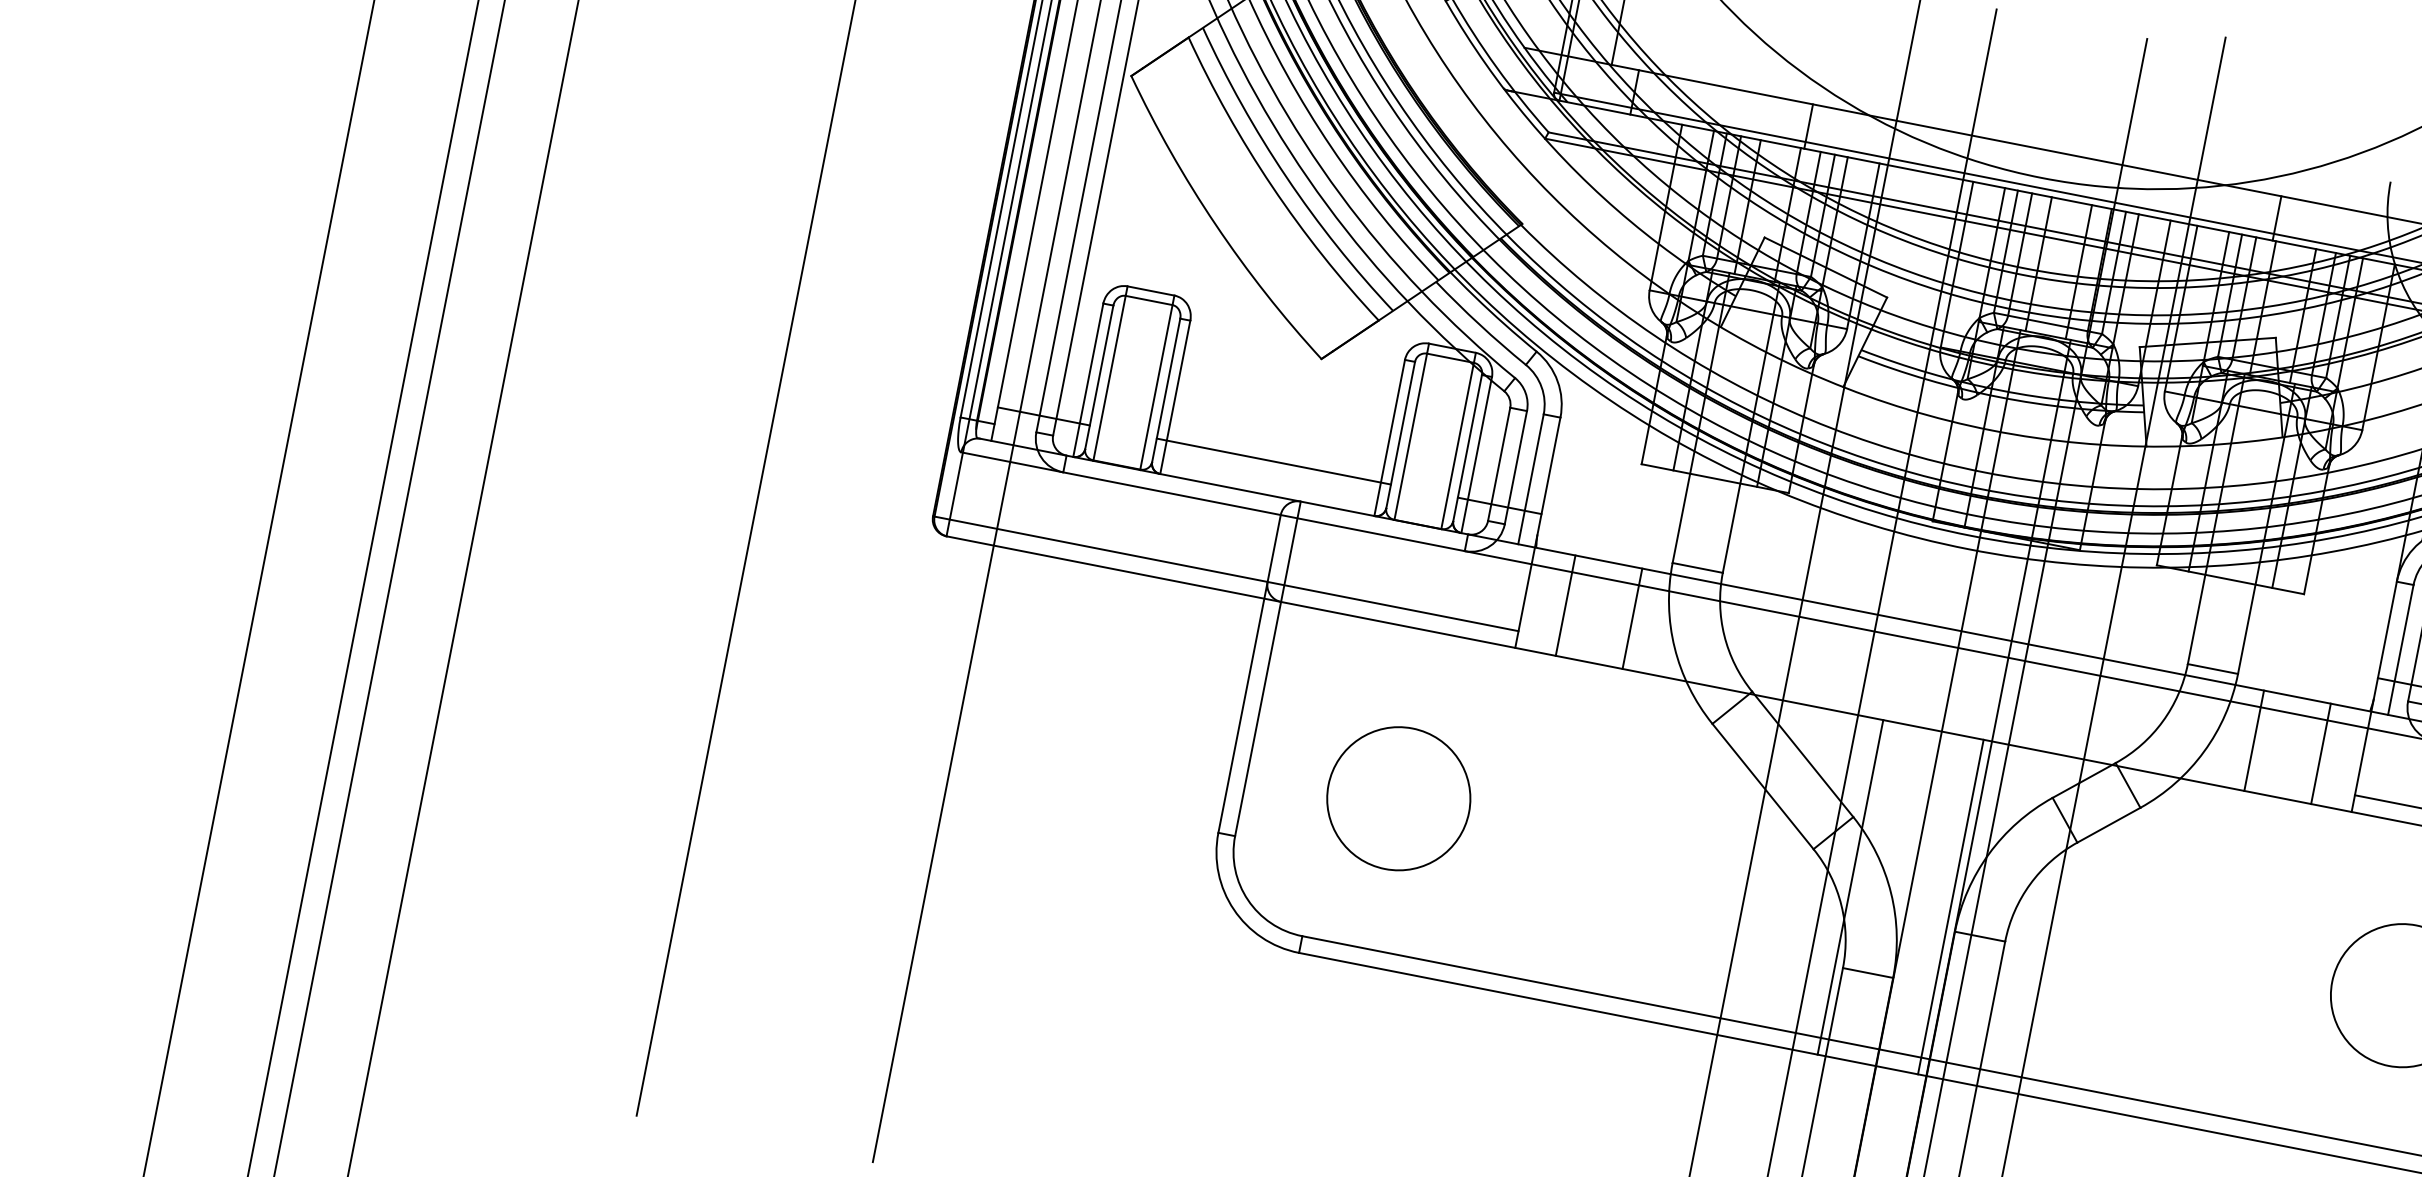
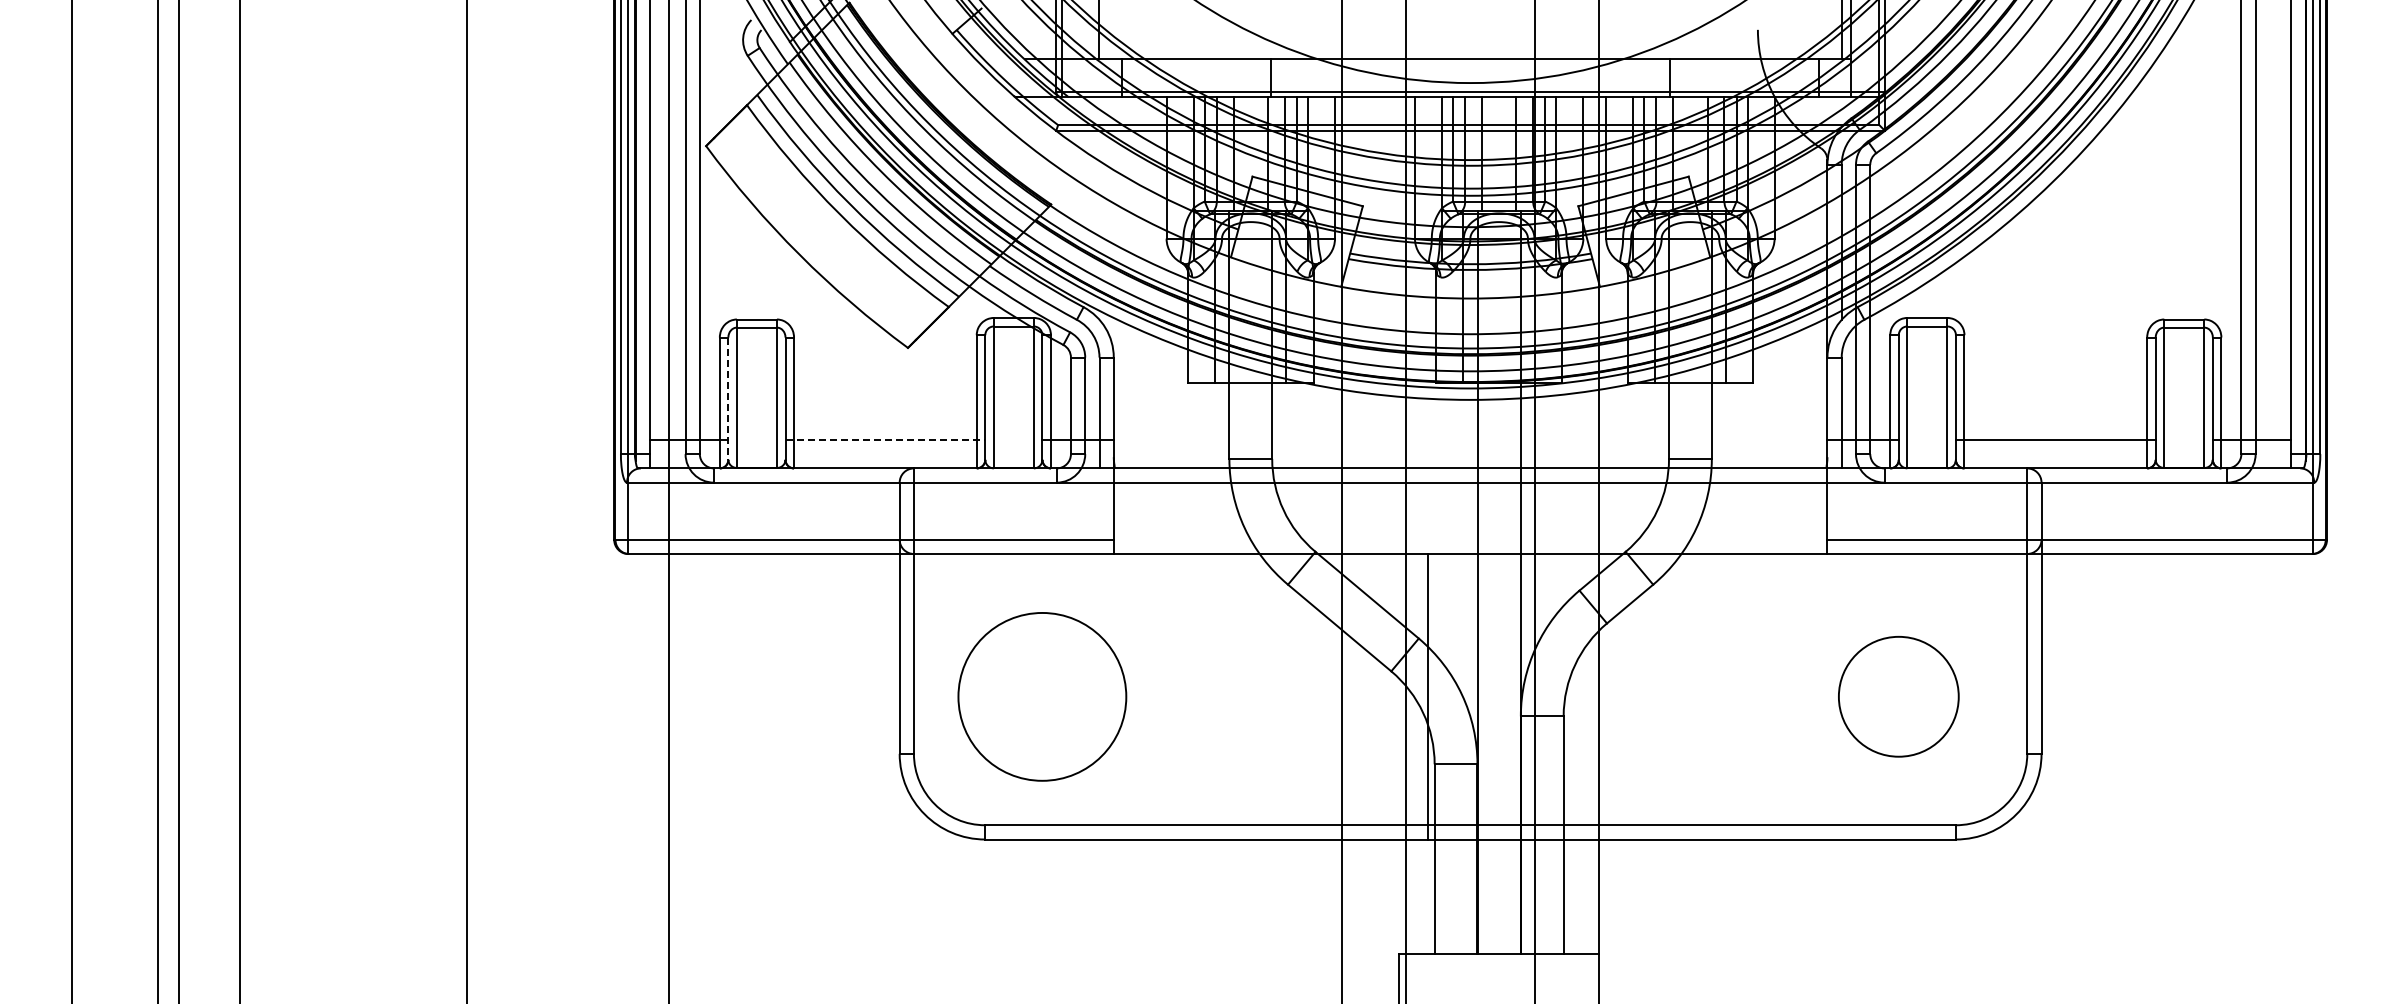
line: (1099, 378) -> (728, 399), solid -> dashed
line: (1274, 461) -> (885, 439), solid -> dashed
line: (1565, 606) -> (1148, 511), removed
line: (1632, 619) -> (1205, 511), removed
line: (2253, 740) -> (1735, 511), removed
line: (2320, 754) -> (1792, 511), removed
circle: (1398, 798) -> (1042, 696), size x1.4
line: (1950, 906) -> (1513, 696), removed

